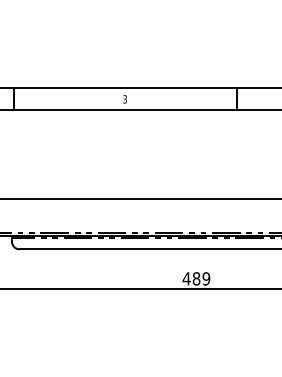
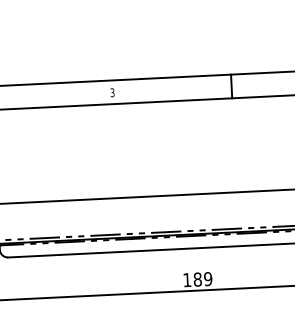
text: (186, 278) -> (187, 279), 489 -> 189

